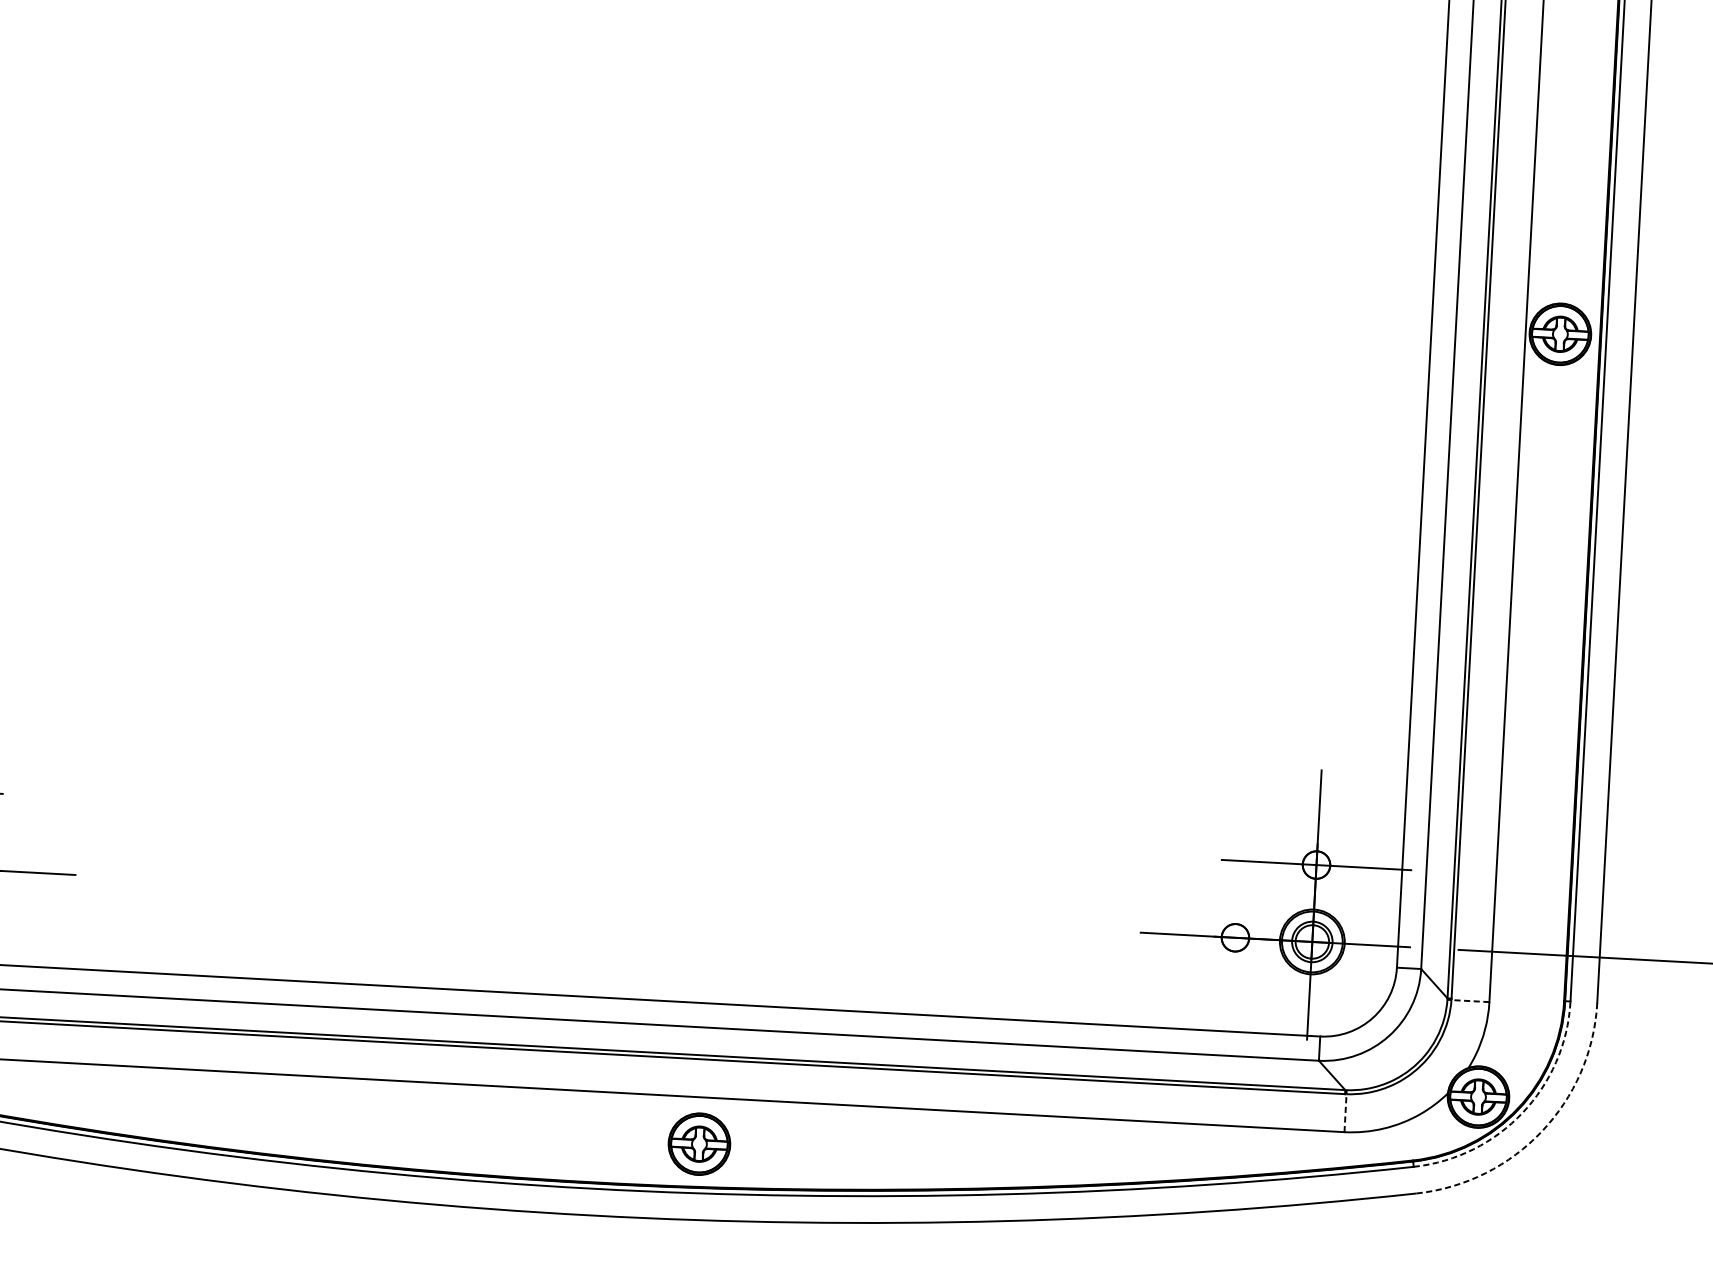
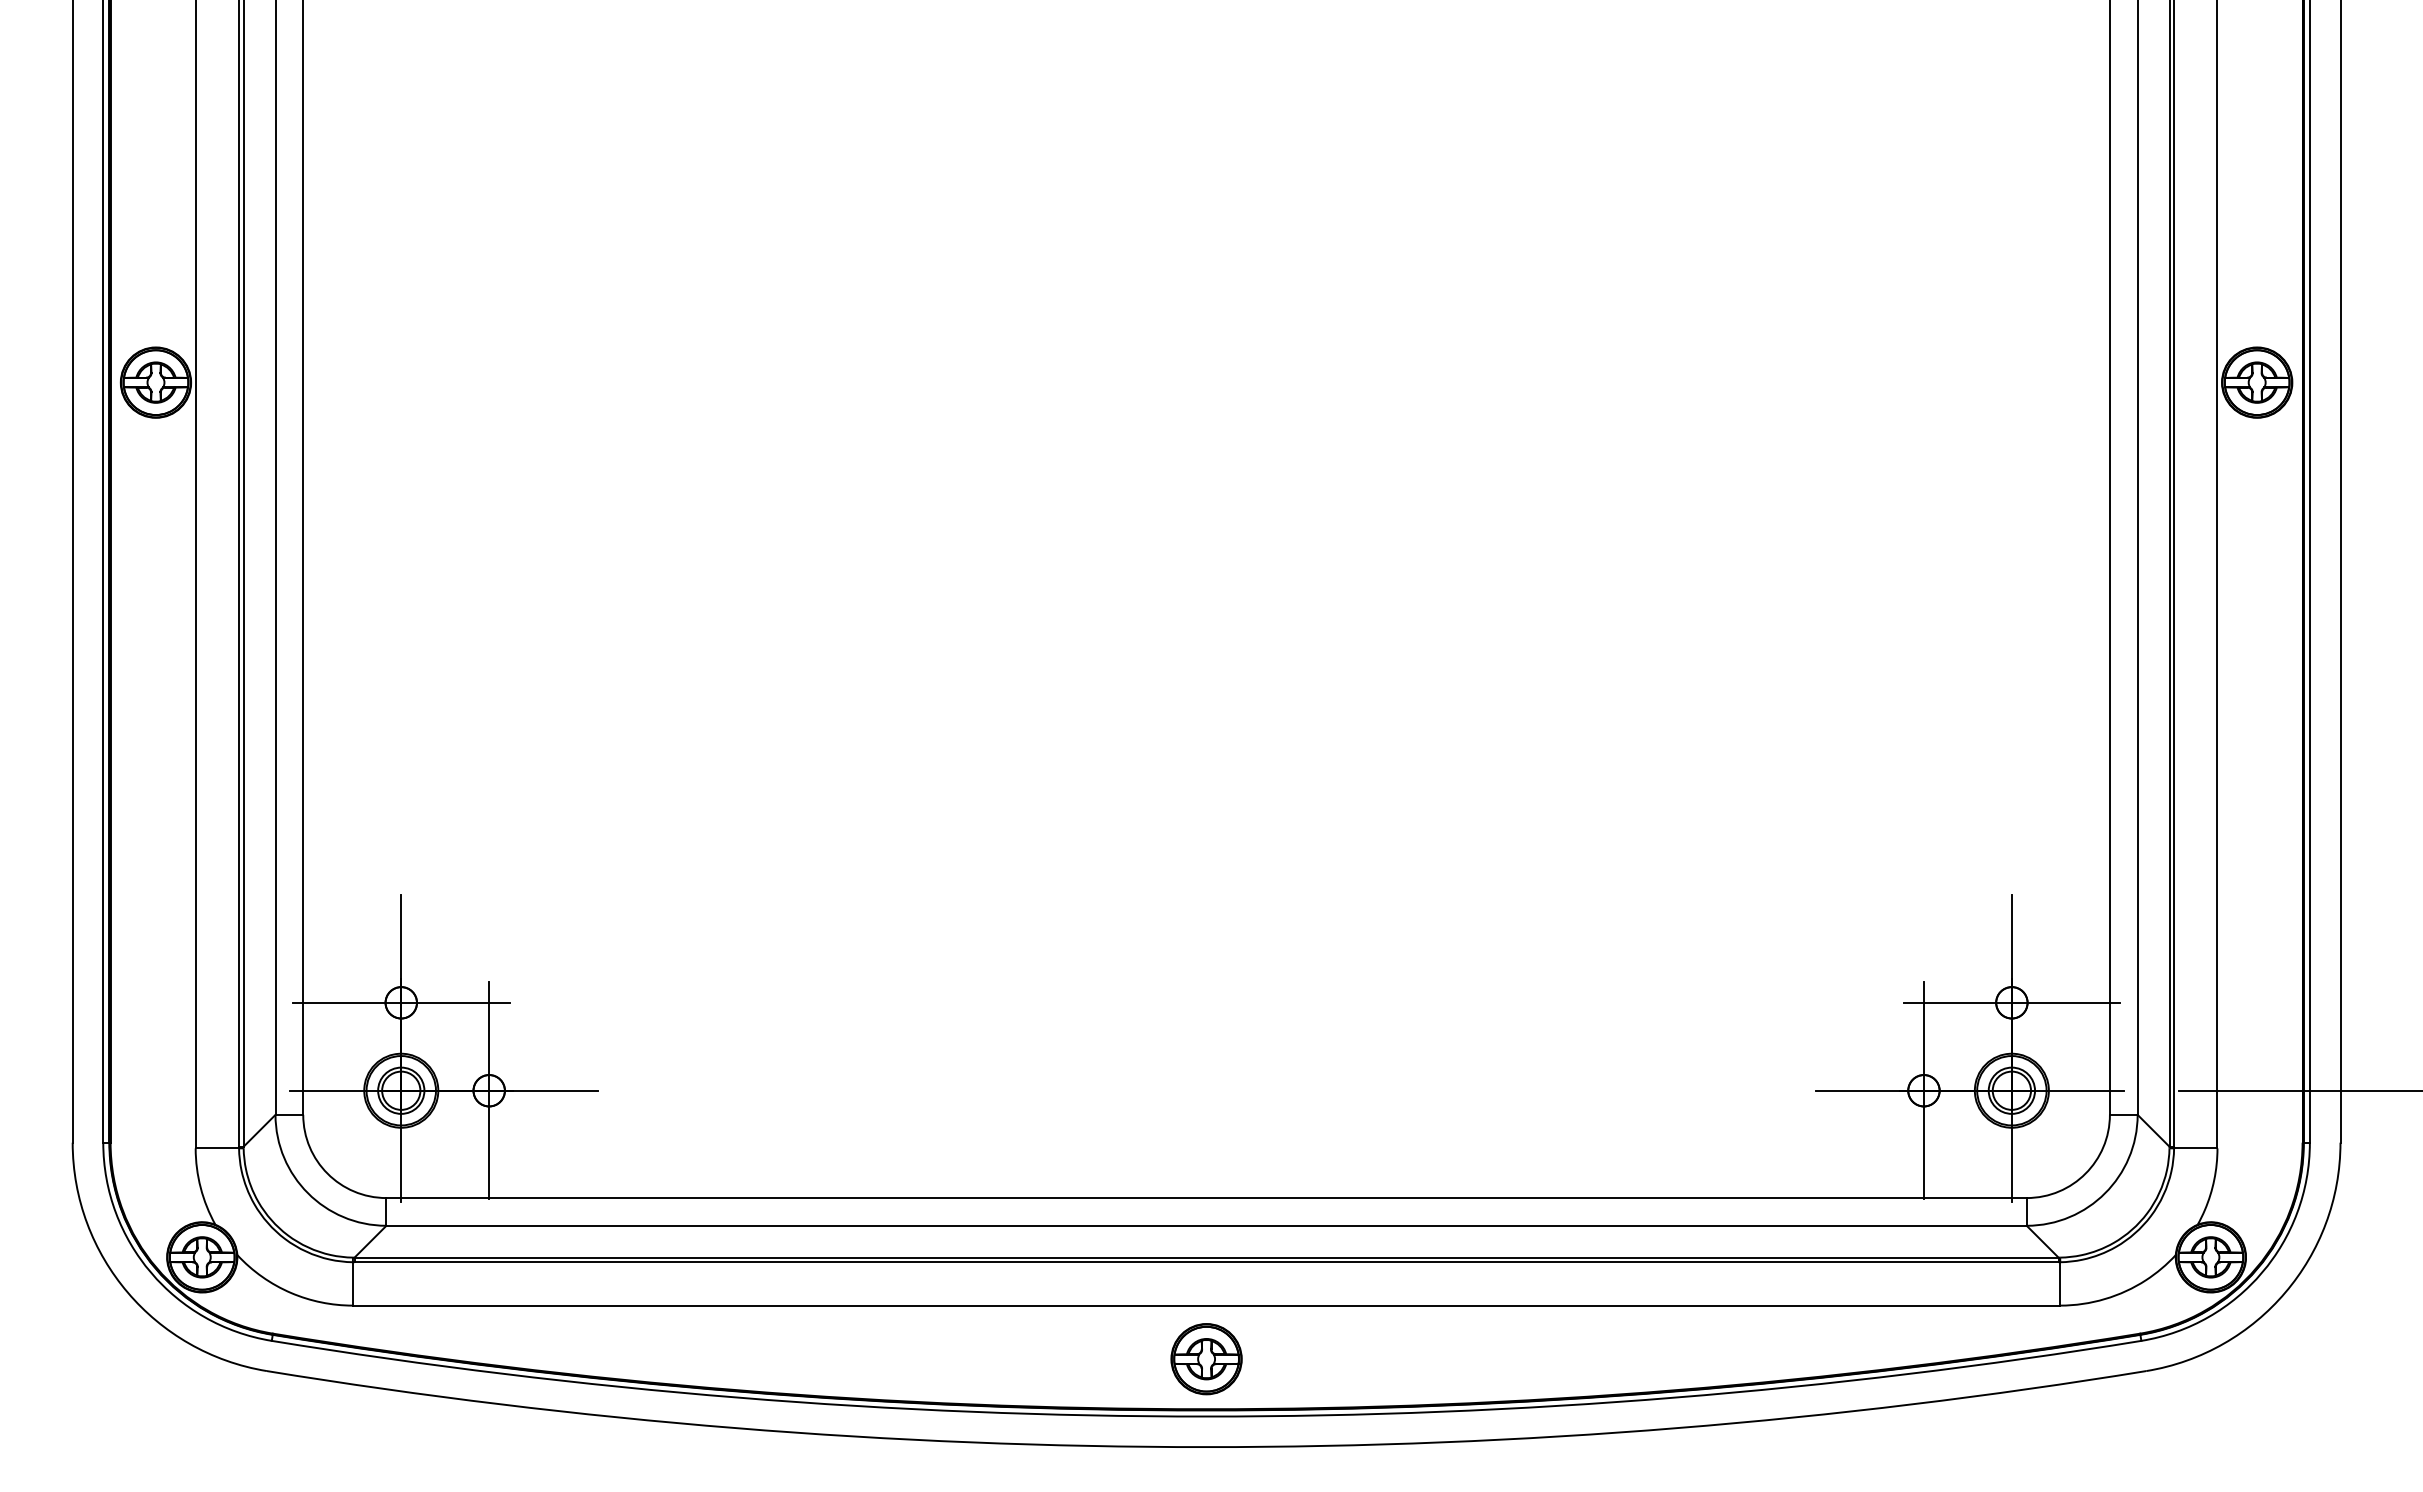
line: (1235, 937) -> (1923, 1090), added
line: (1470, 1001) -> (2195, 1148), dashed -> solid
line: (1345, 1112) -> (2060, 1283), dashed -> solid
arc: (1522, 1112) -> (2262, 1272), dashed -> solid
arc: (1542, 1131) -> (2285, 1292), dashed -> solid
part: (699, 1144) -> (1206, 1359), moved

